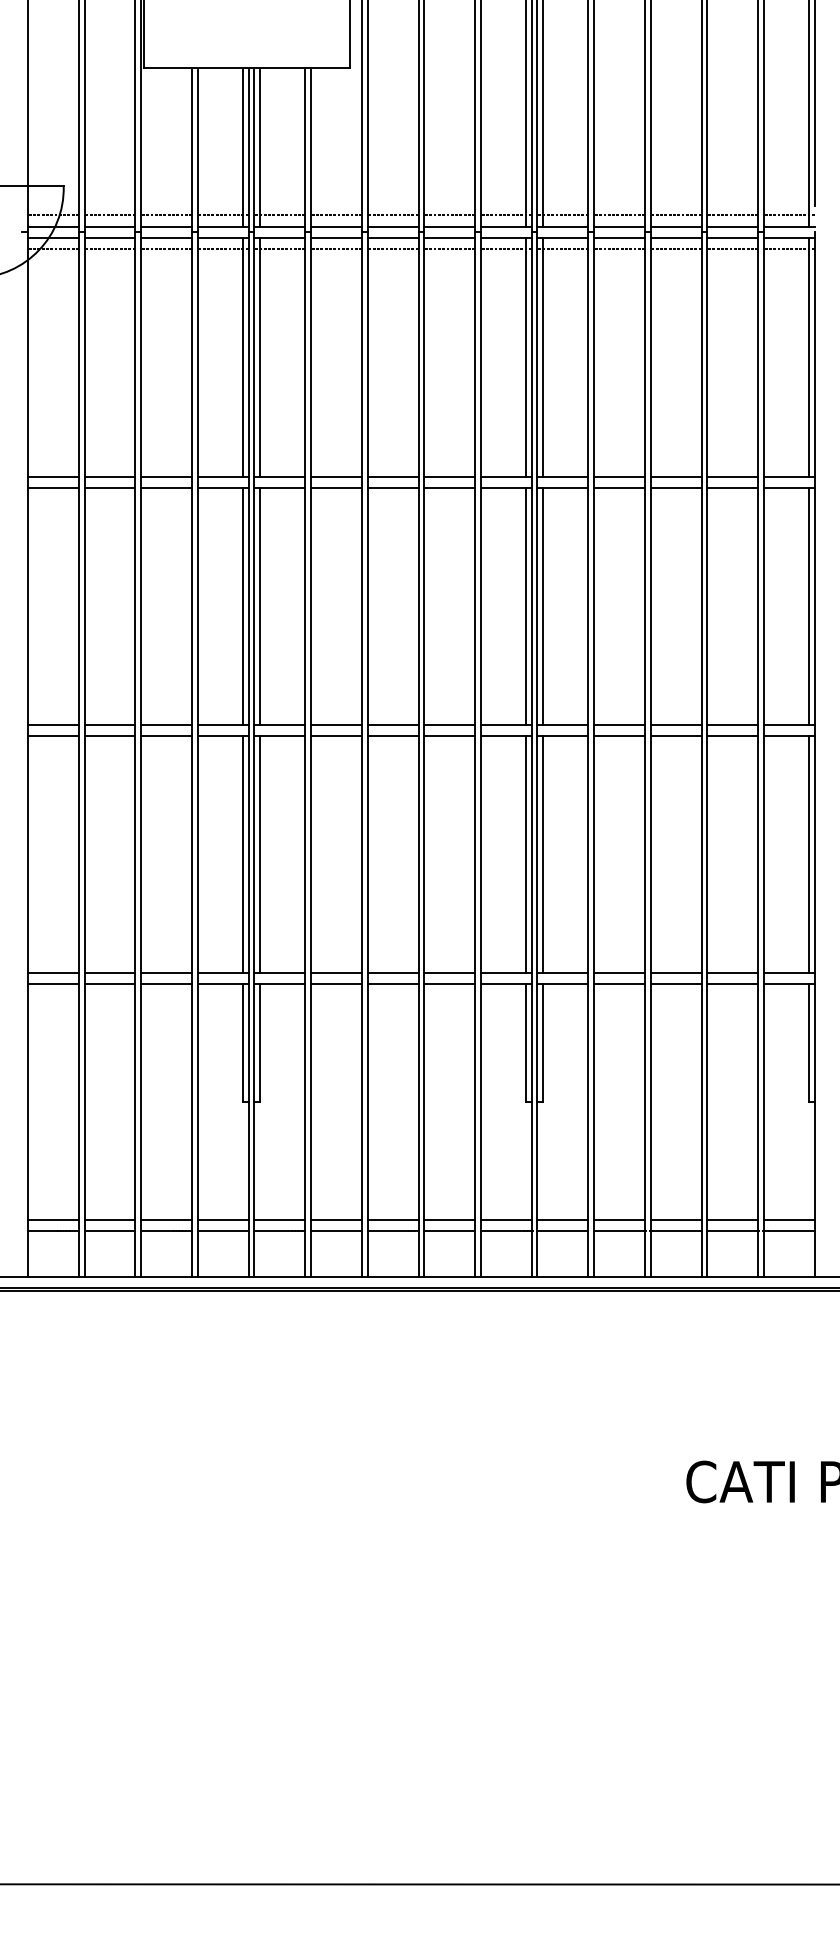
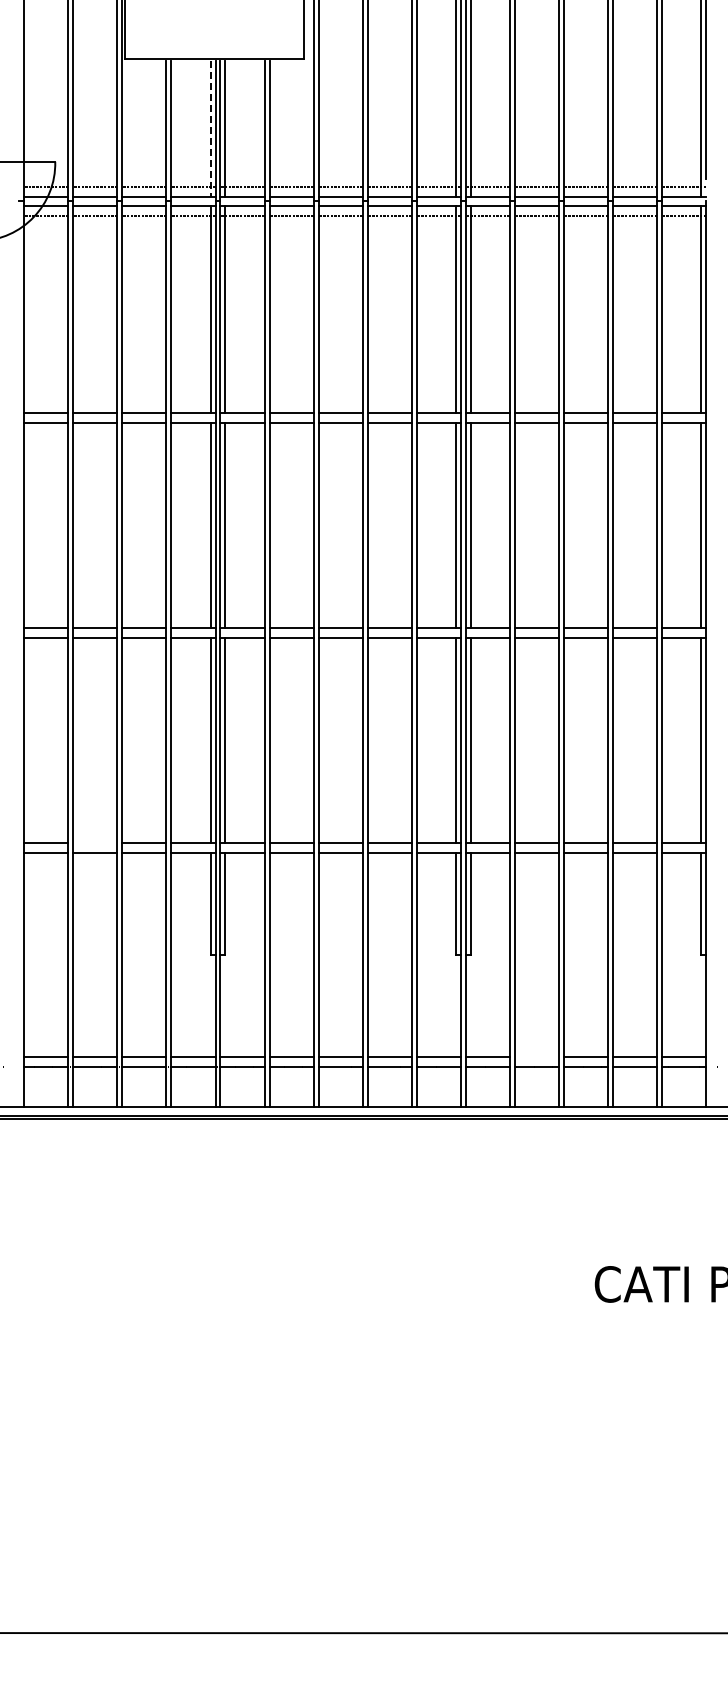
line: (242, 148) -> (210, 128), solid -> dashed
line: (110, 973) -> (95, 843), removed
line: (619, 1220) -> (536, 1057), removed

